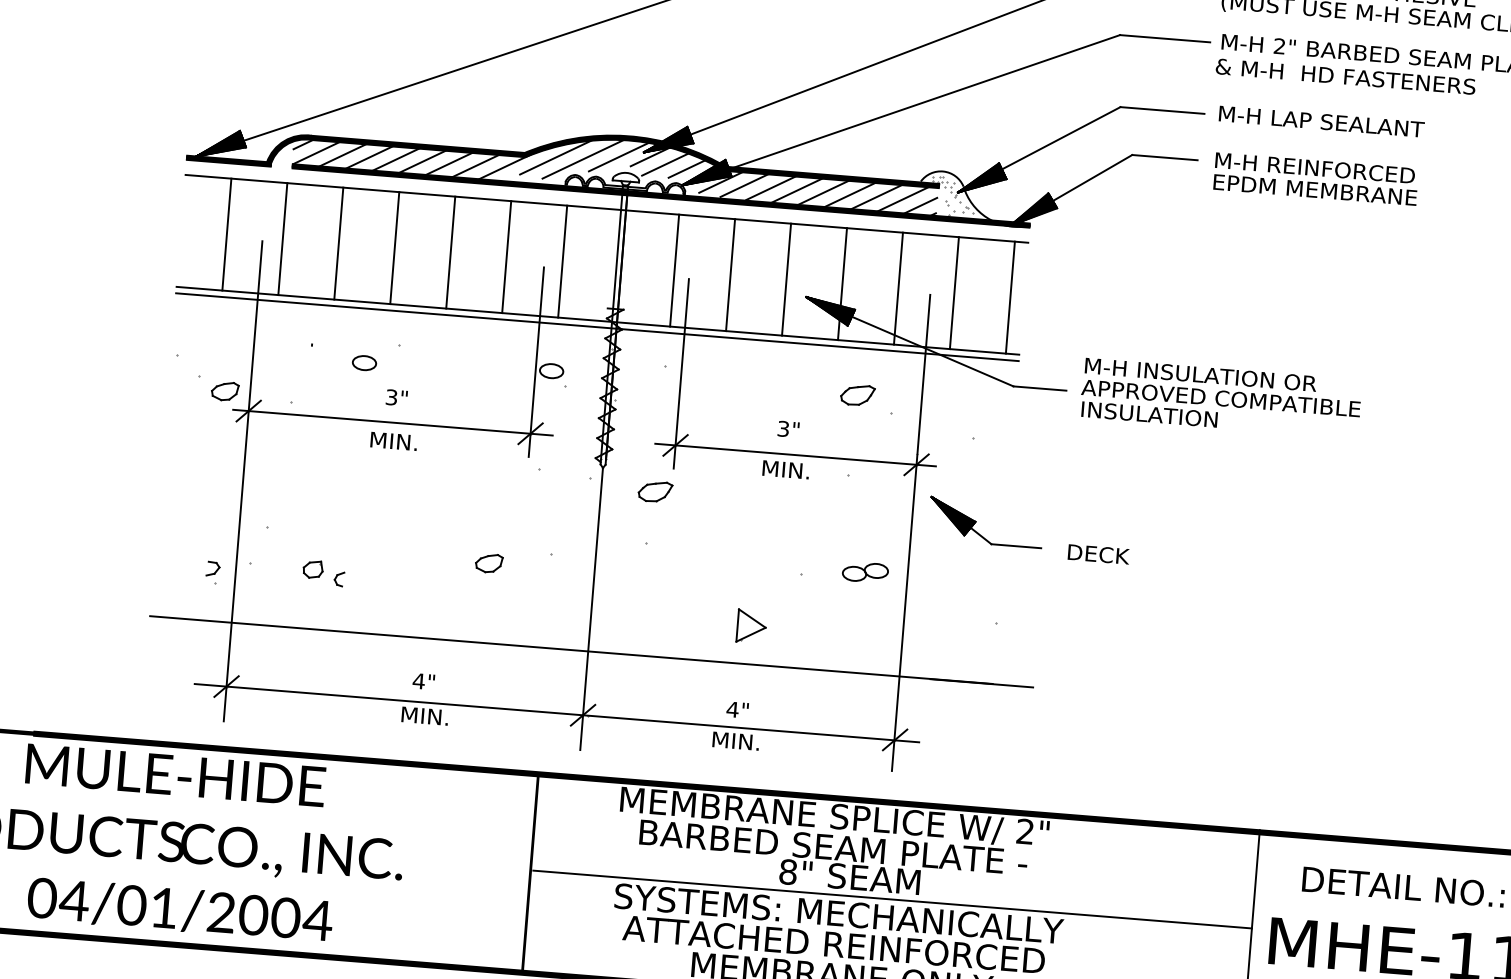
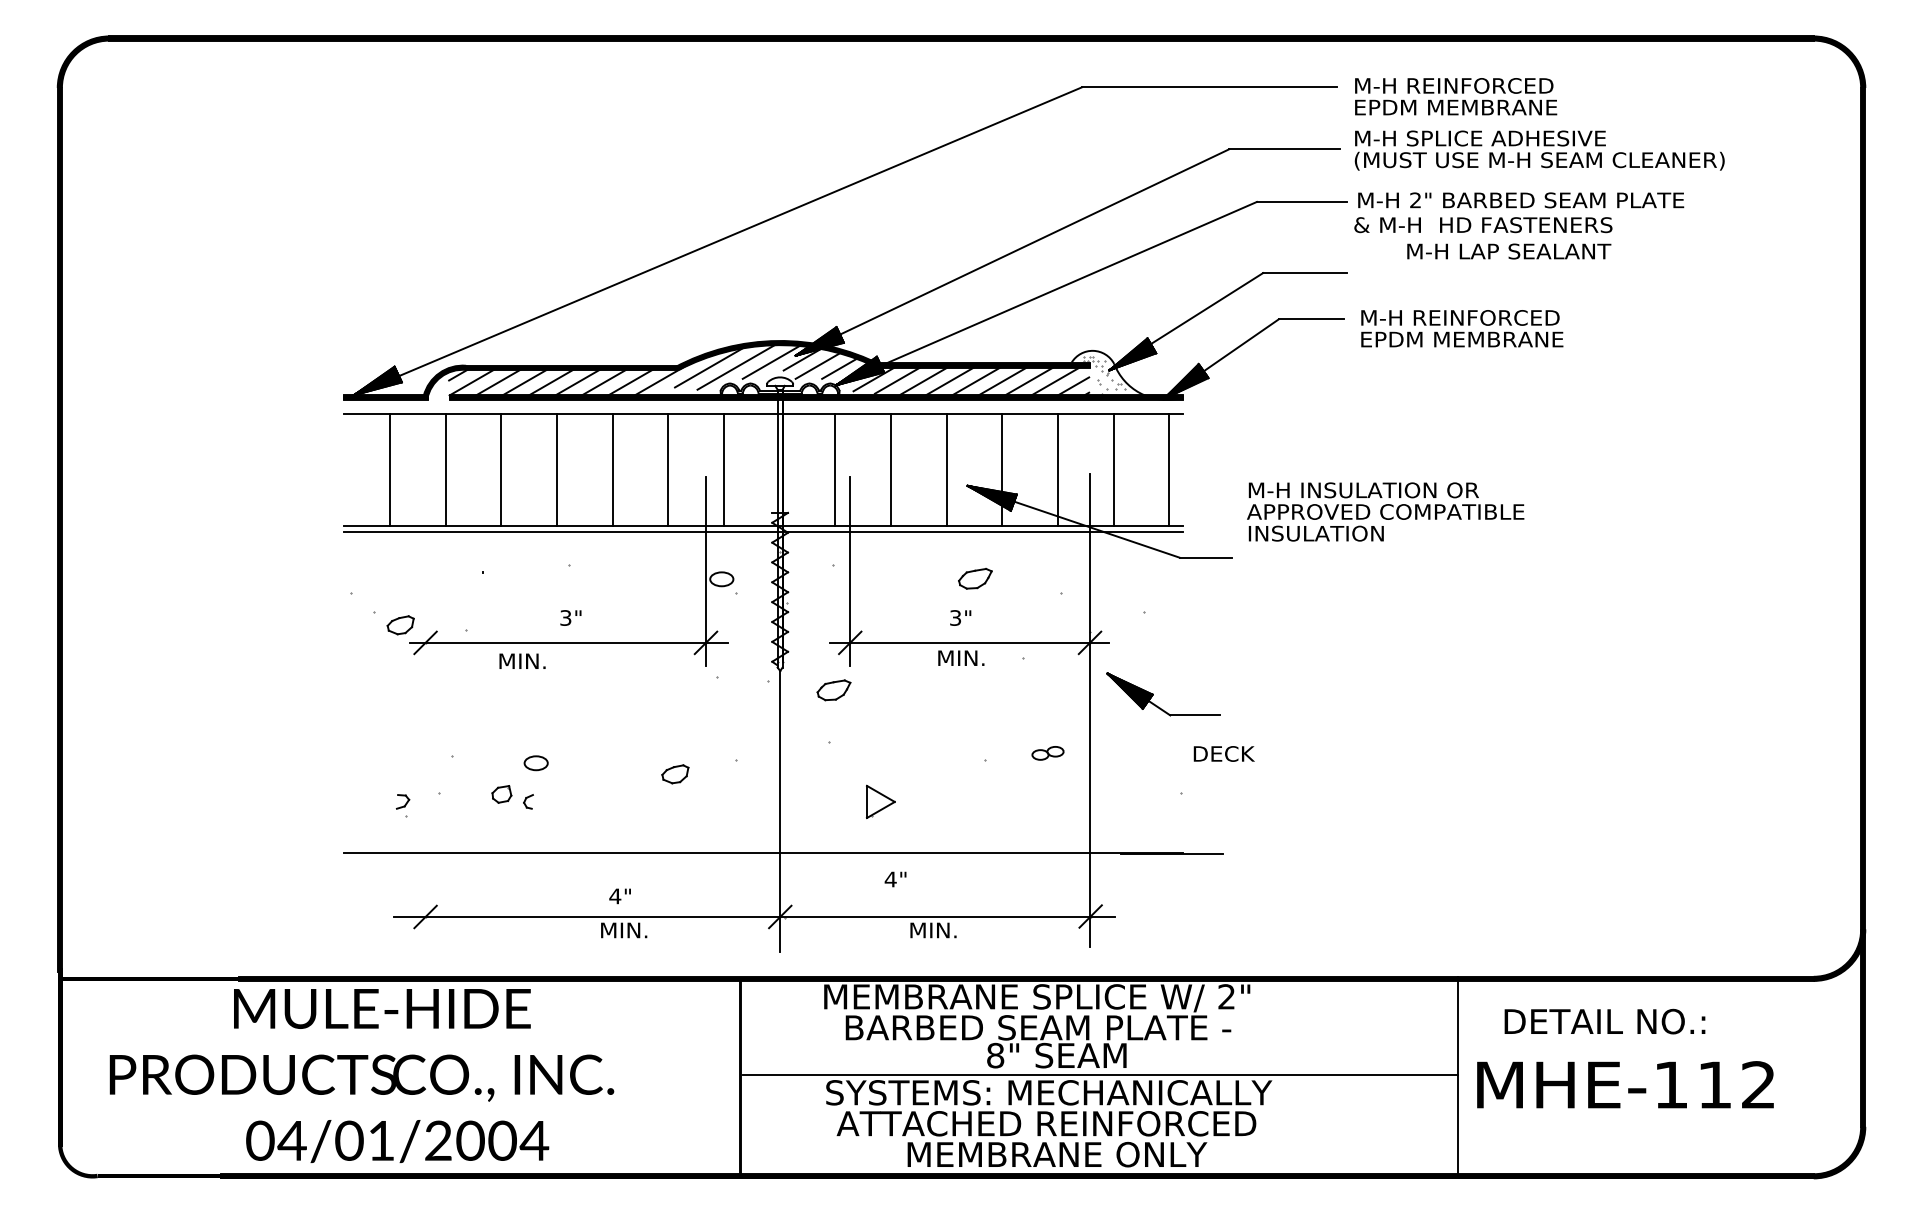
text: (1322, 121) -> (1509, 251), moved
part: (363, 363) -> (535, 763), moved
part: (857, 394) -> (975, 578), moved
text: (1220, 397) -> (1385, 511), moved
text: (393, 440) -> (522, 660), moved
line: (243, 481) -> (425, 712), removed
text: (1098, 553) -> (1223, 753), moved
part: (864, 572) -> (1047, 753), size x0.7
part: (751, 626) -> (880, 801), moved
text: (737, 710) -> (895, 879), moved

